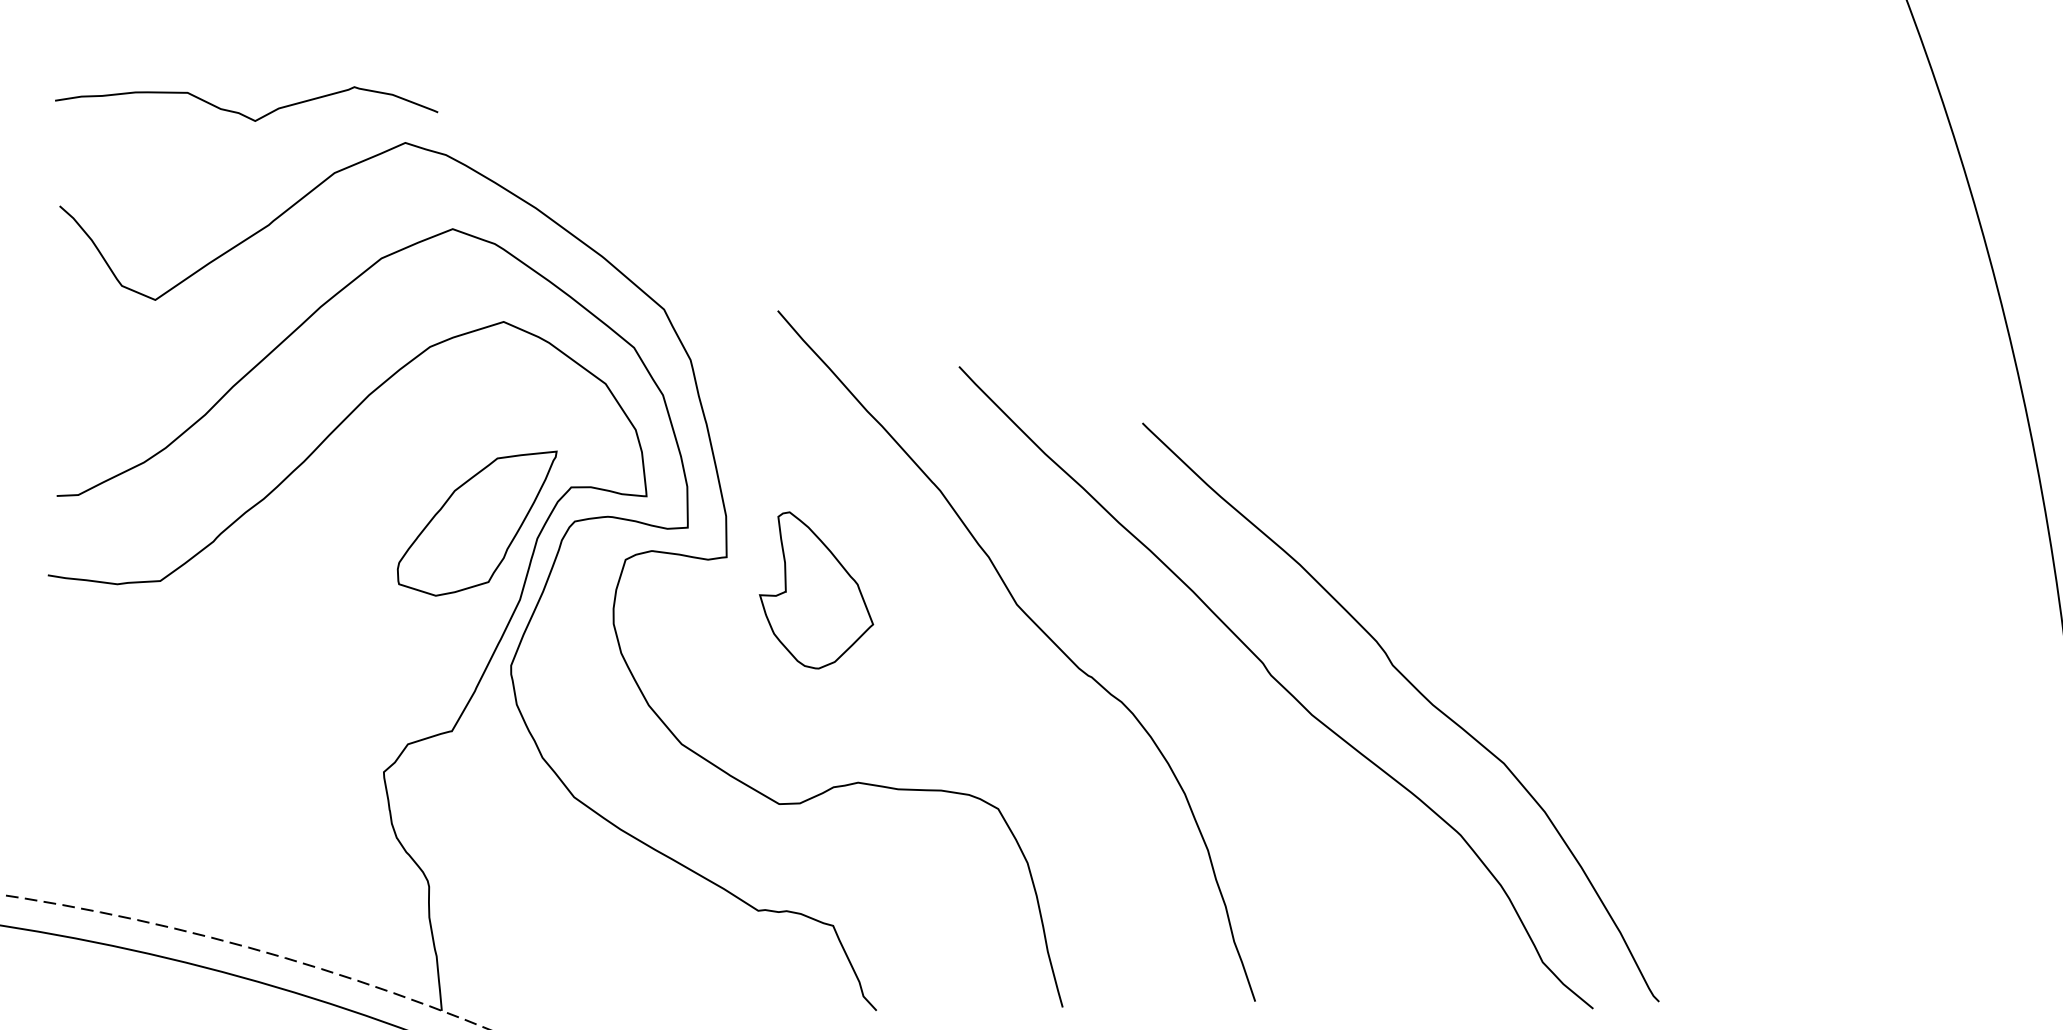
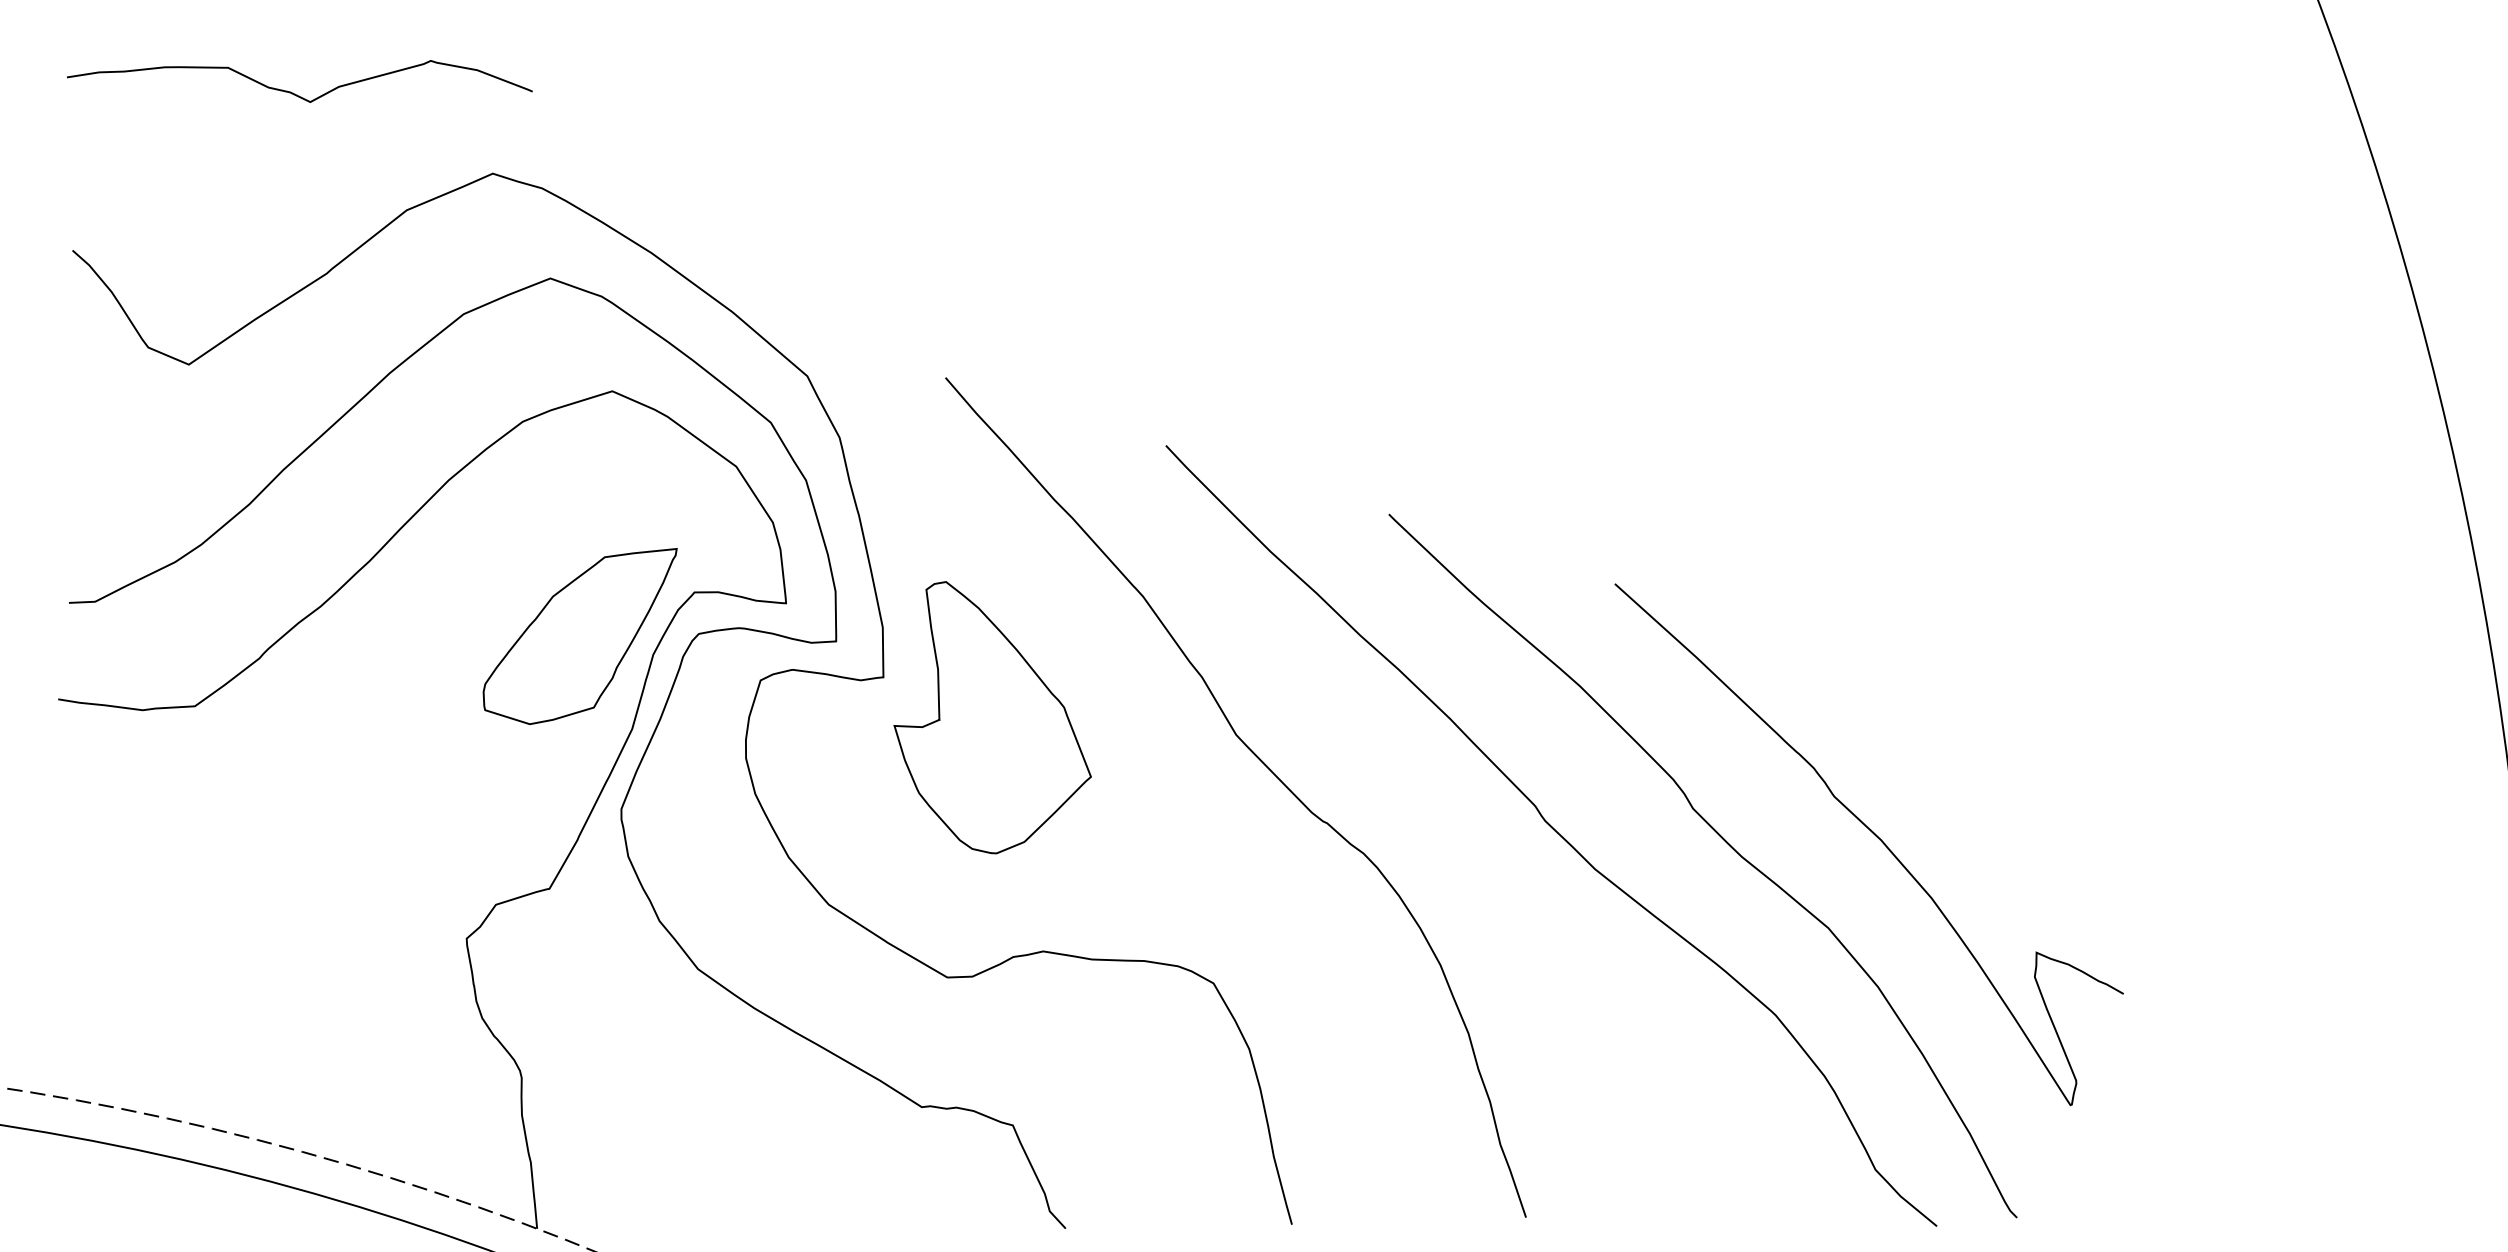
curve: (242, 113) -> (294, 92), moved
part: (816, 590) -> (992, 717), size x1.43
curve: (1543, 688) -> (1876, 836), added

